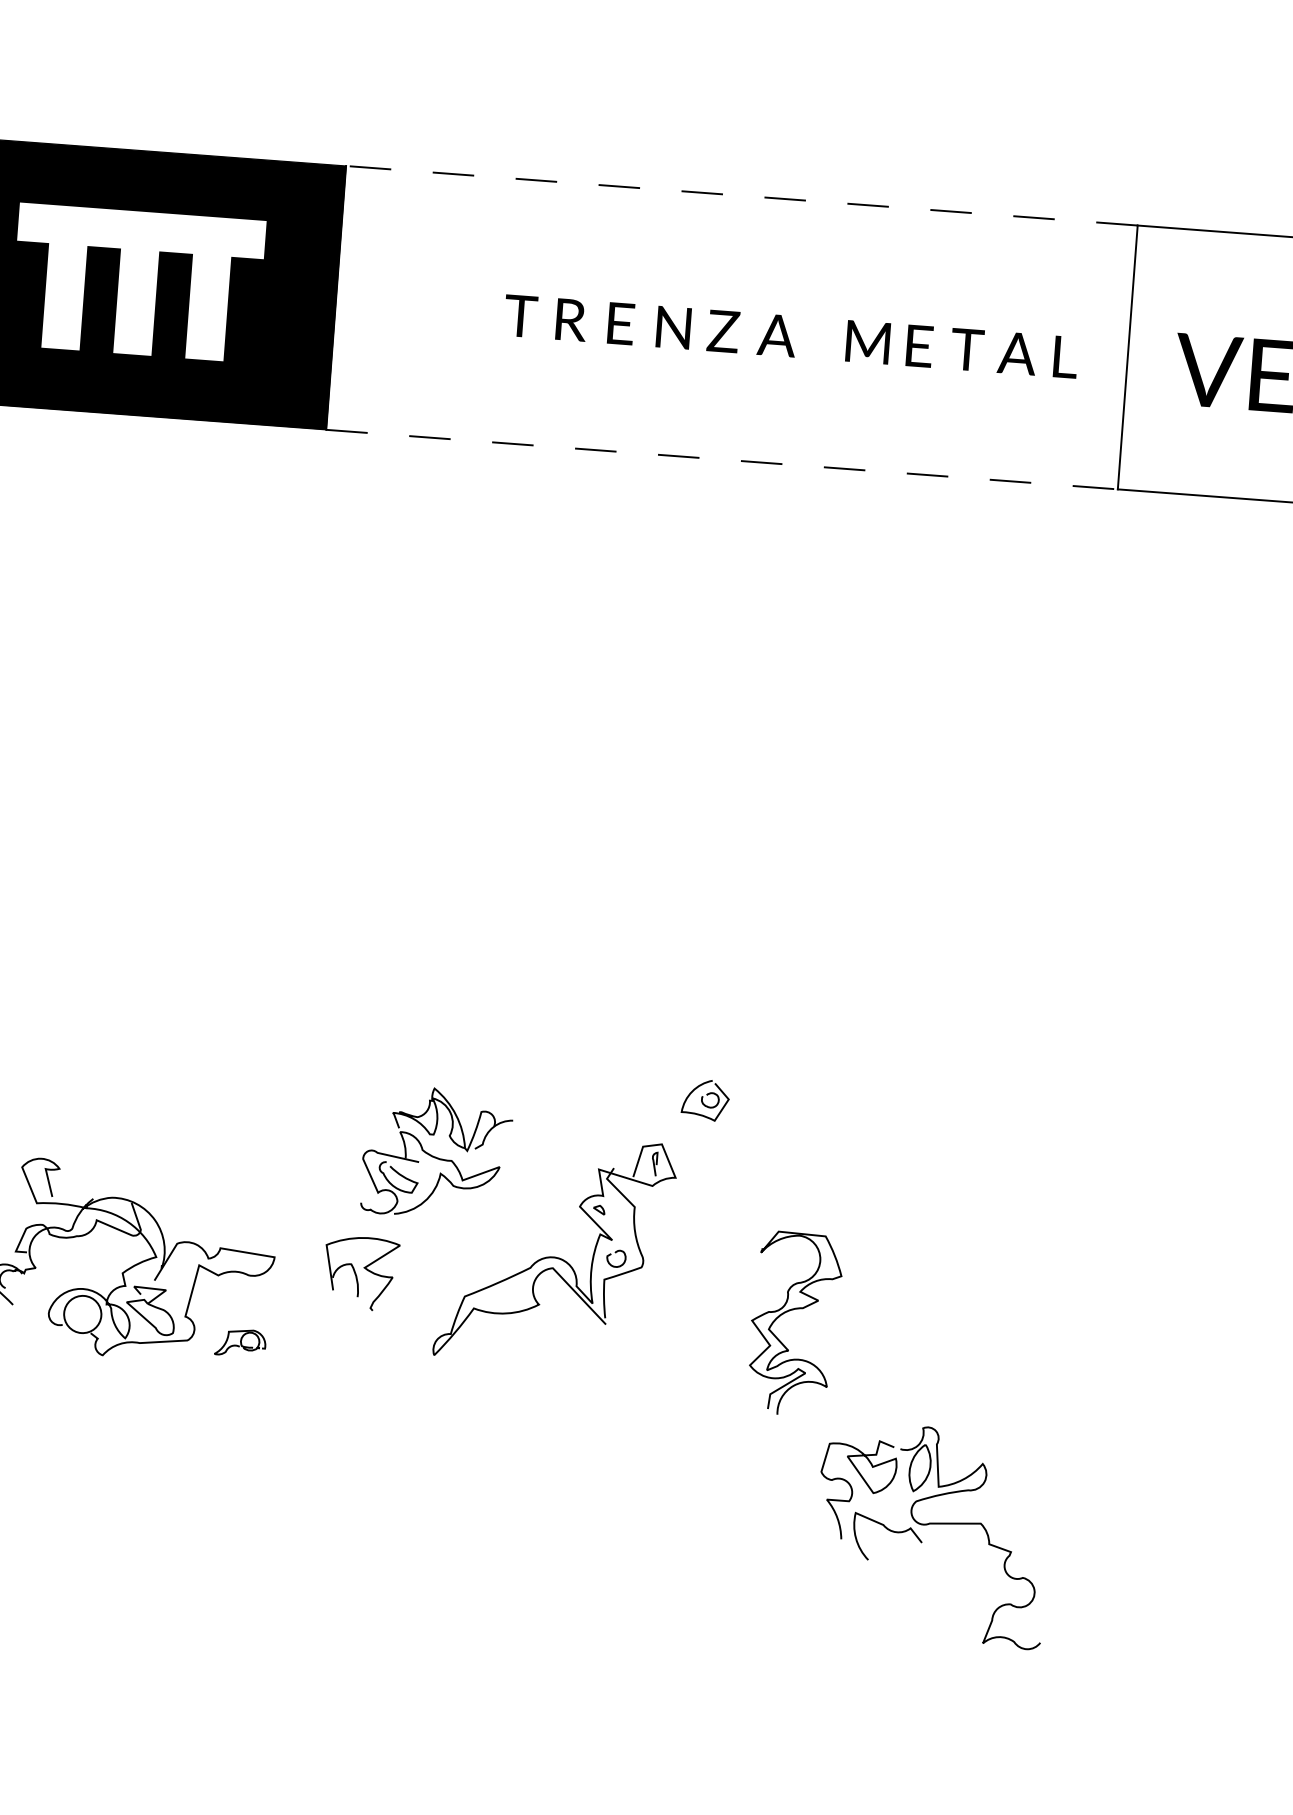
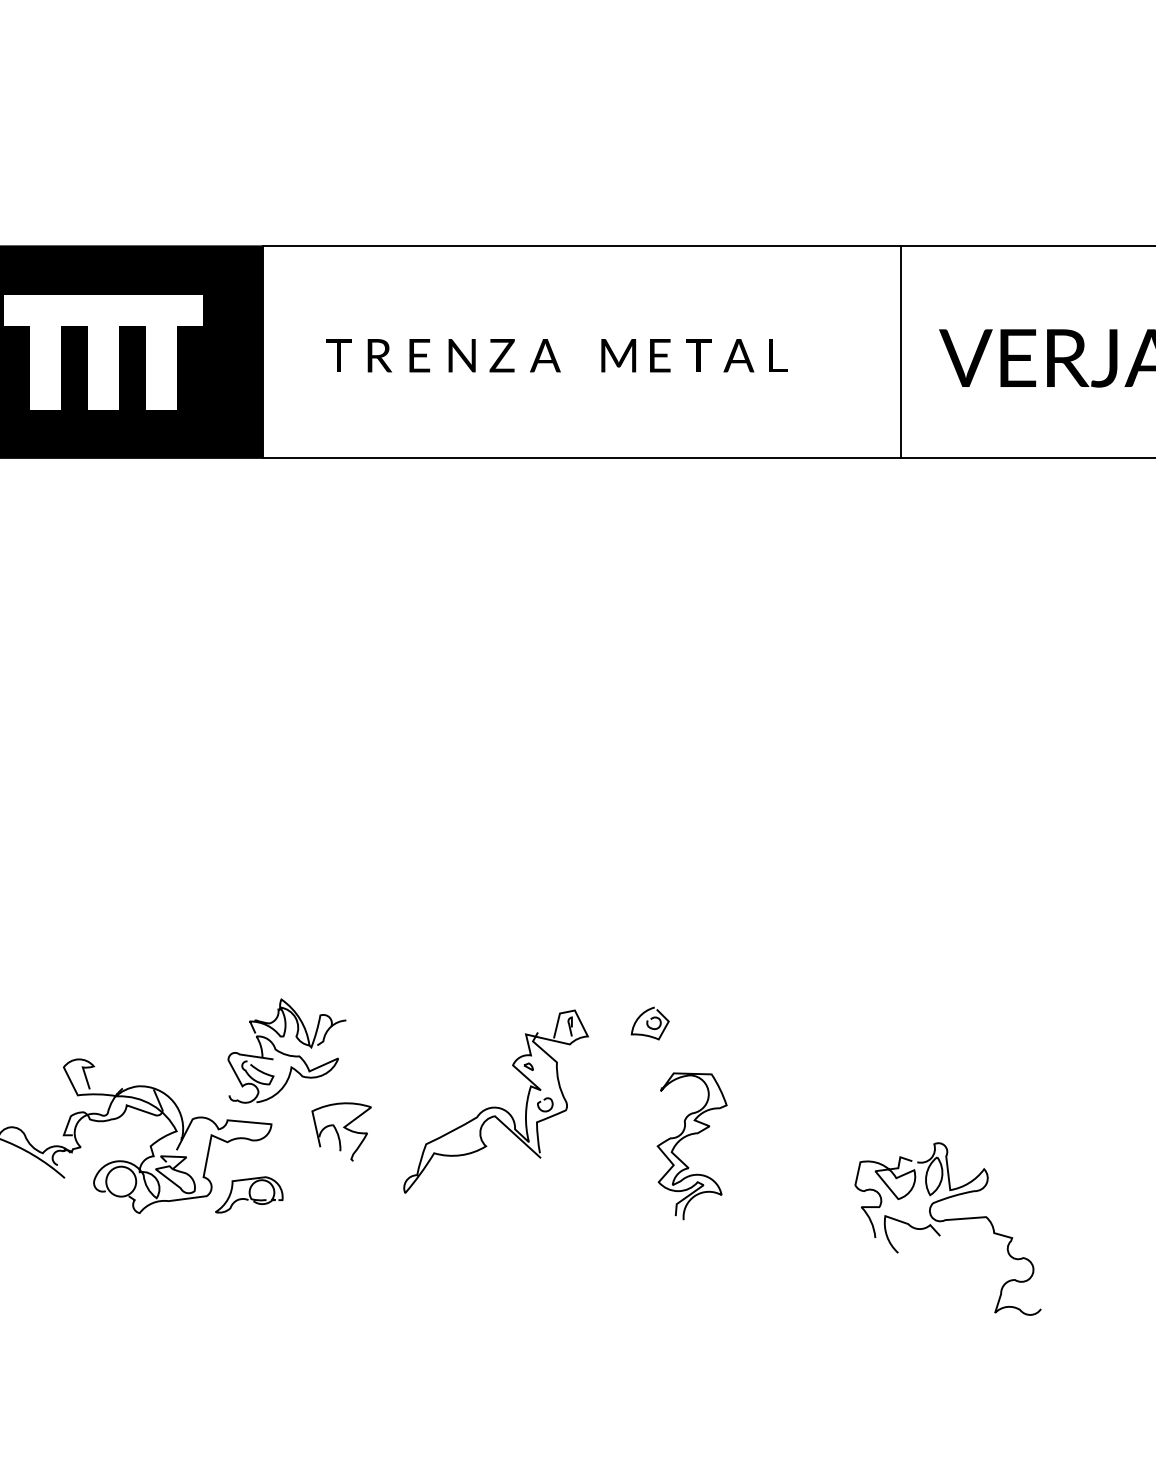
line: (741, 195) -> (581, 245), dashed -> solid
text: (790, 336) -> (556, 355), moved
line: (721, 459) -> (581, 458), dashed -> solid
part: (704, 1100) -> (649, 1023), moved
part: (436, 1152) -> (286, 1050), moved
part: (240, 1342) -> (249, 1194), size x1.67
part: (929, 1525) -> (945, 1221), moved

